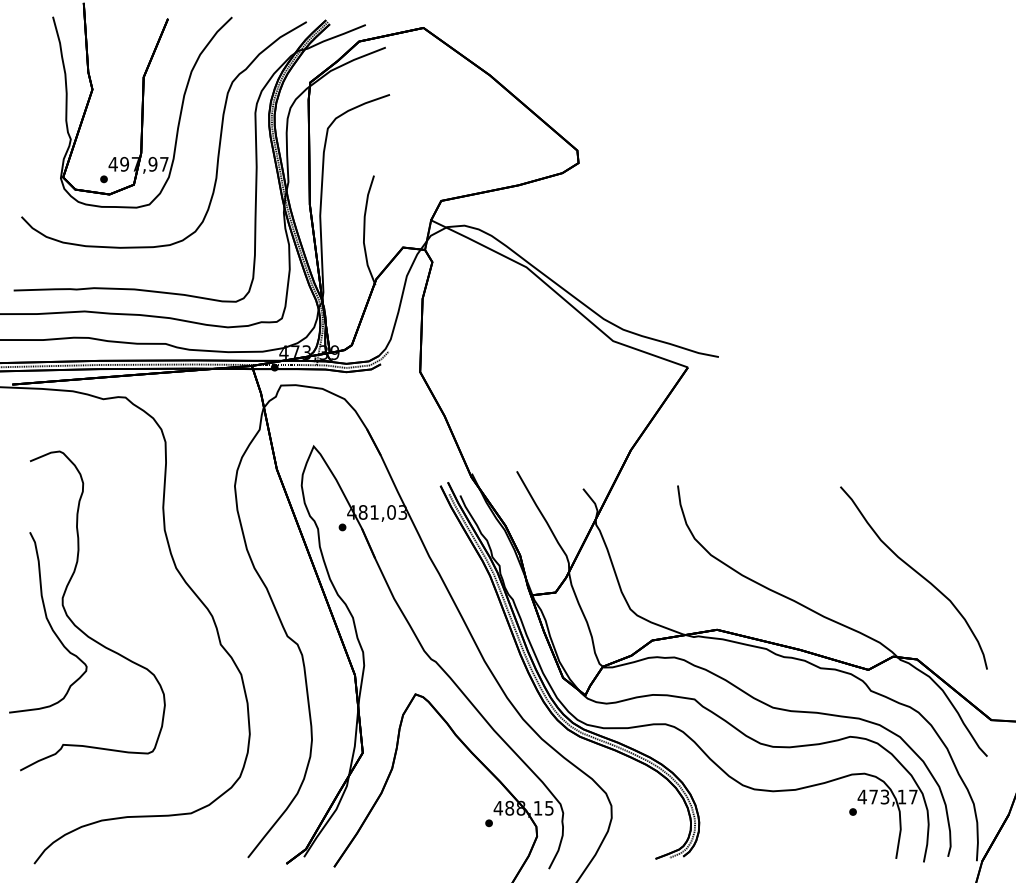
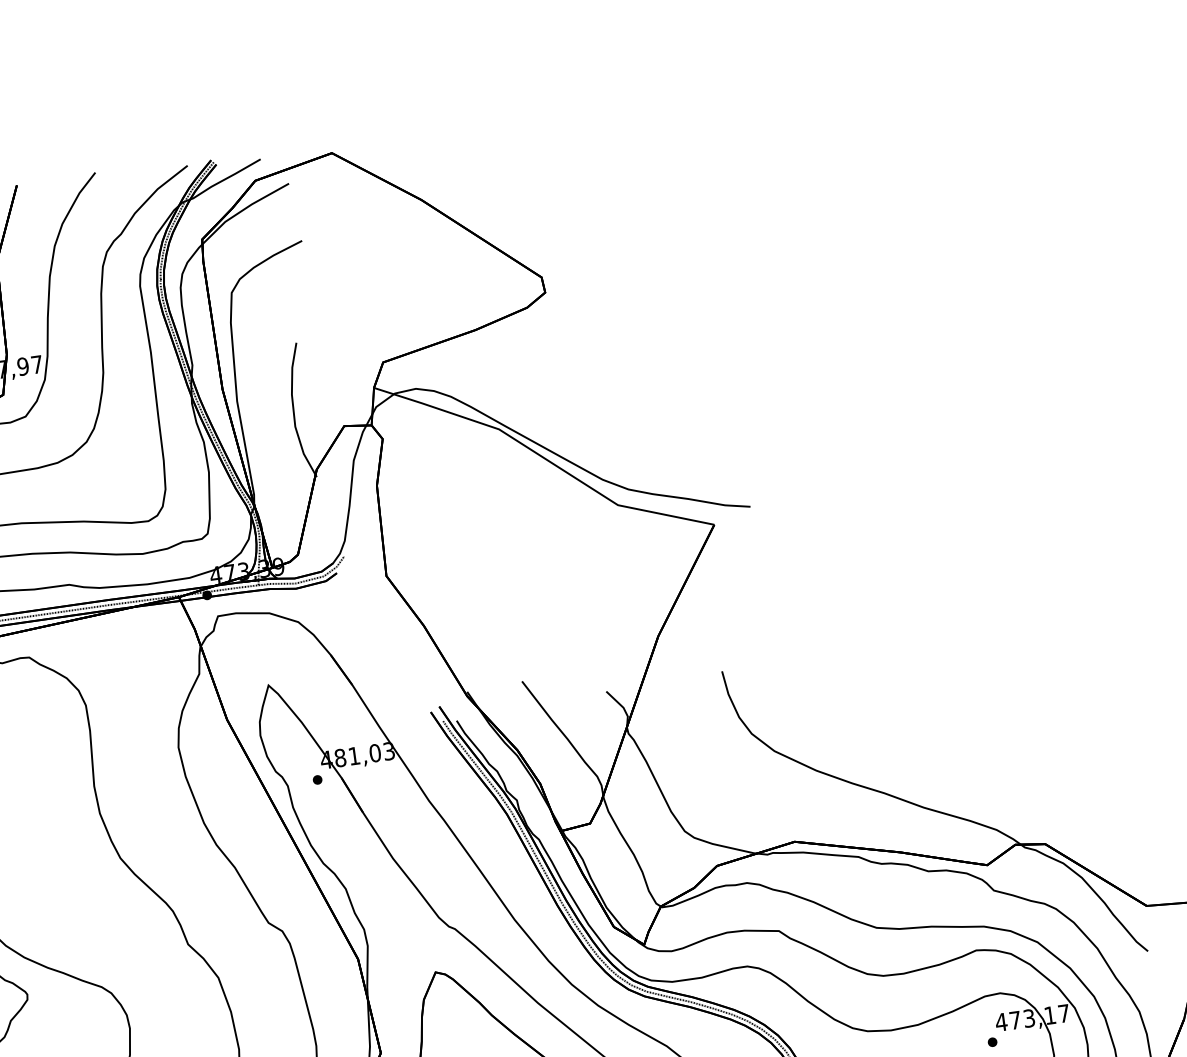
part: (913, 577) -> (1026, 744), removed

